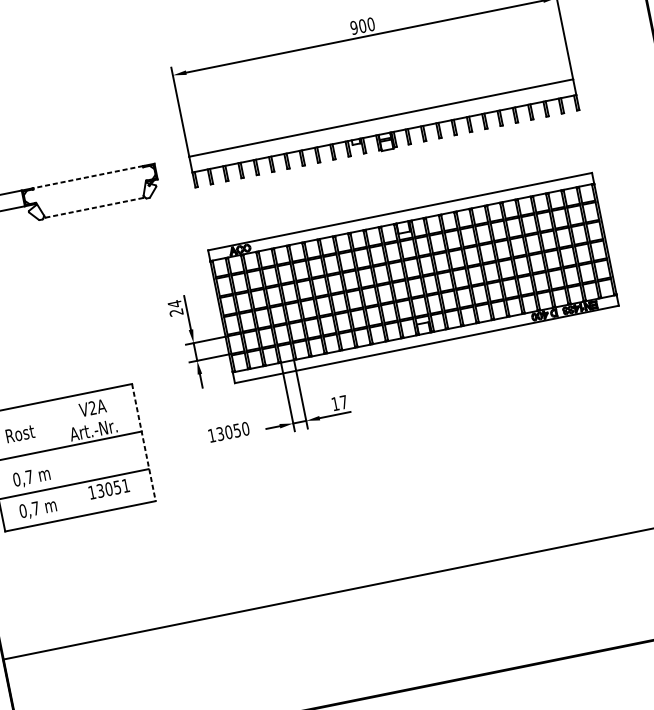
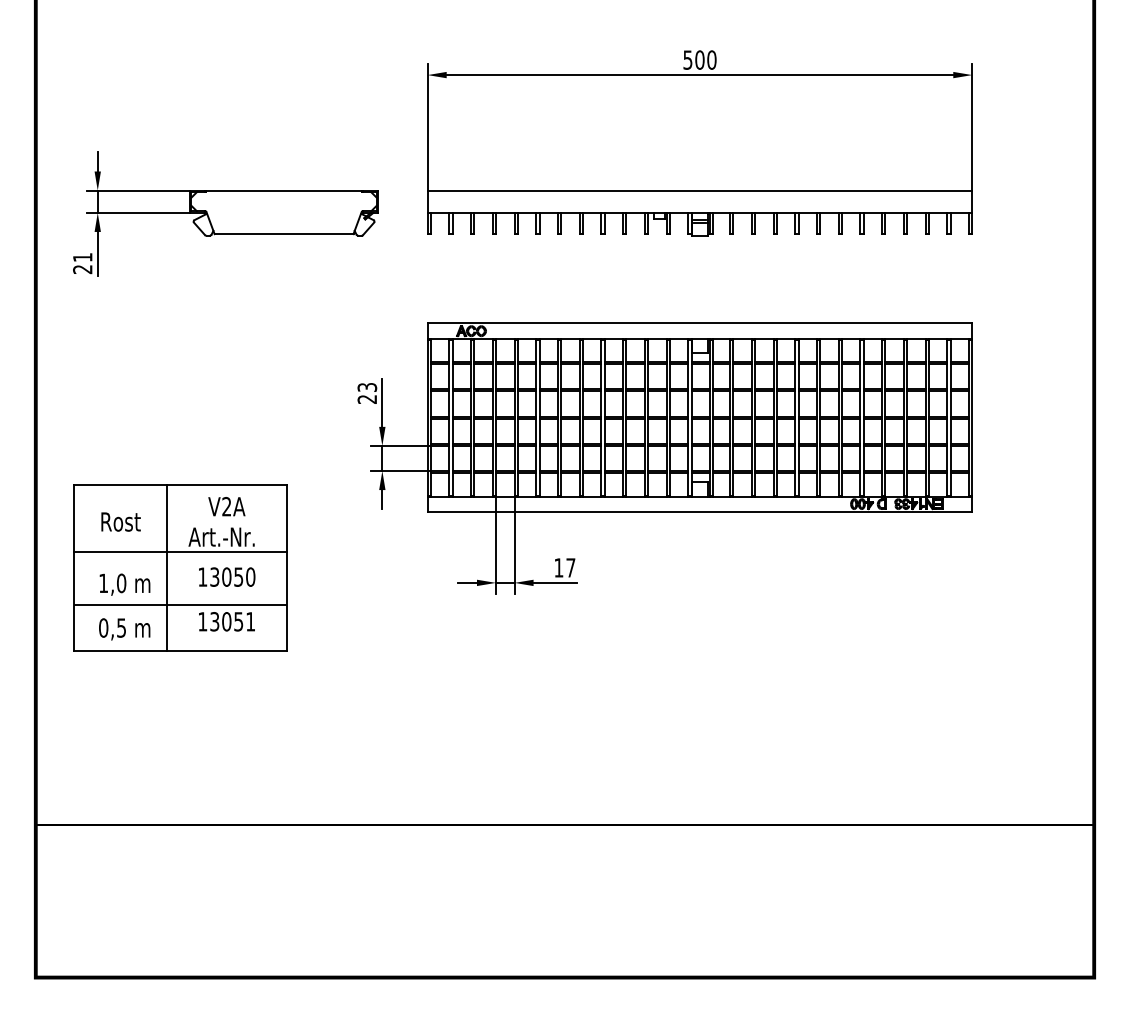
text: (353, 27) -> (687, 59), 900 -> 500
line: (88, 177) -> (284, 190), dashed -> solid
line: (94, 208) -> (284, 234), dashed -> solid
text: (174, 304) -> (367, 387), 24 -> 23
text: (229, 431) -> (227, 576), moved
line: (144, 442) -> (287, 568), dashed -> solid
line: (58, 459) -> (166, 567), added
text: (23, 478) -> (112, 583), 0,7 -> 1,0
text: (35, 508) -> (121, 627), 0,7 -> 0,5

